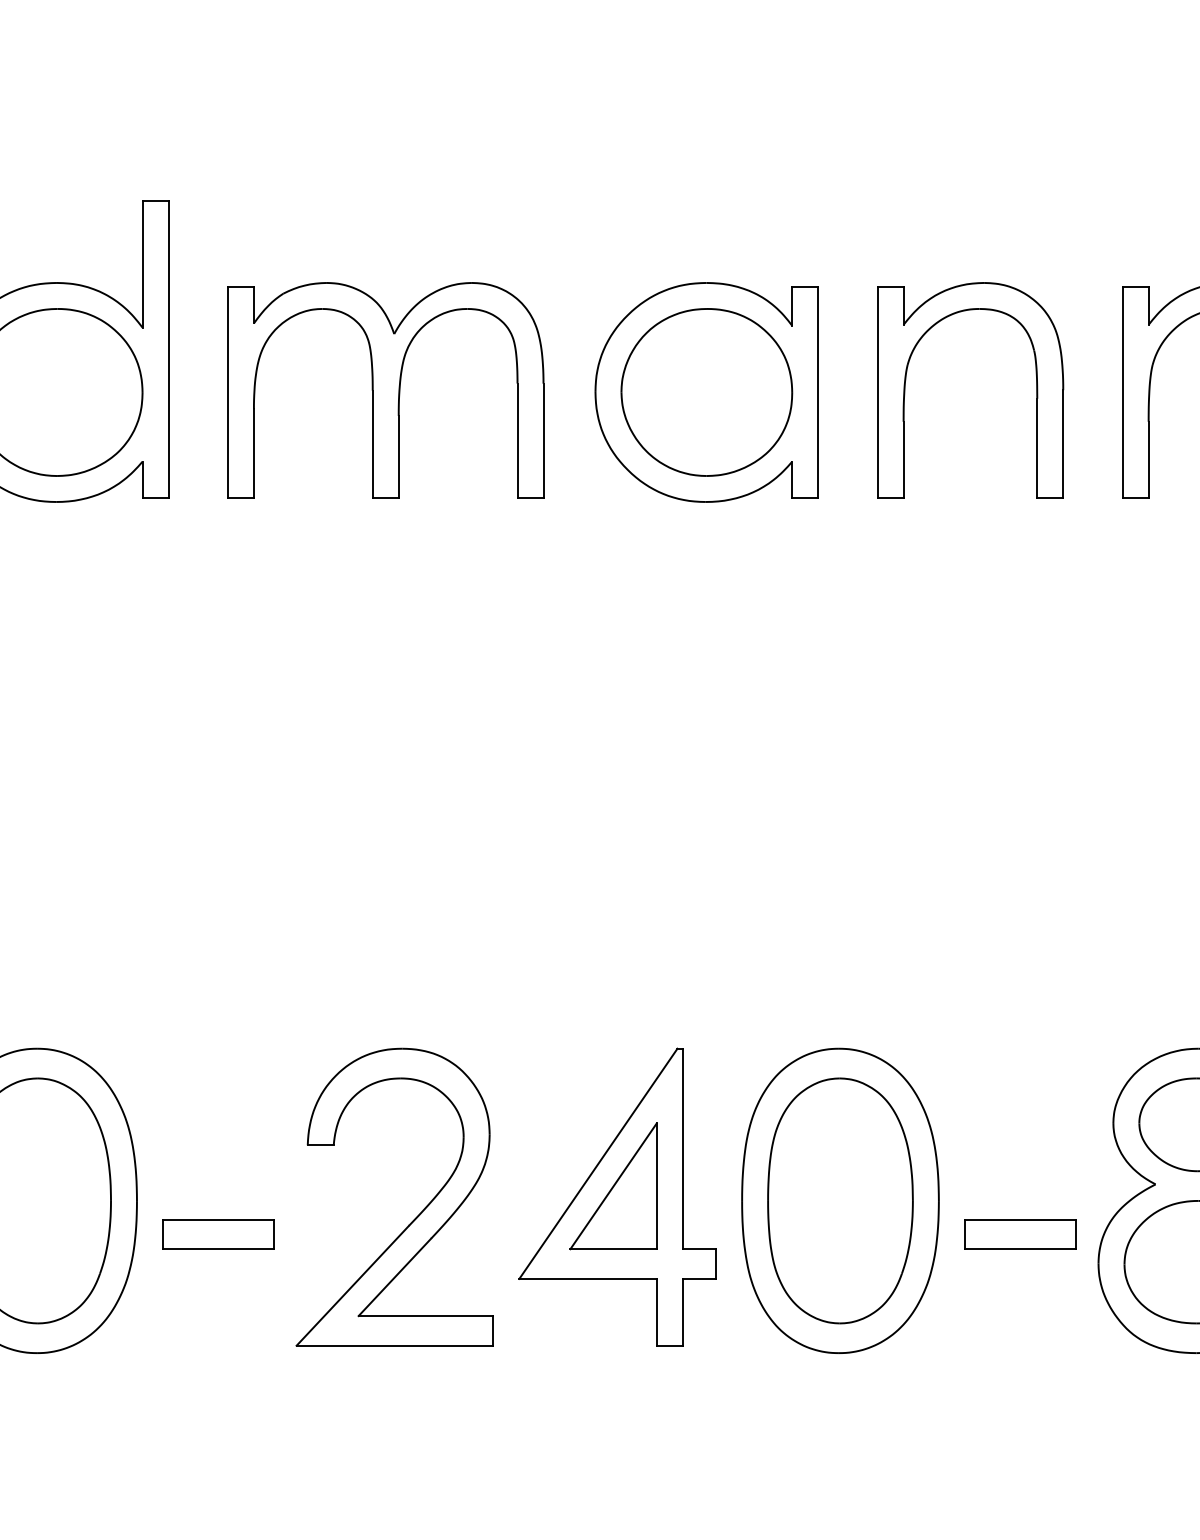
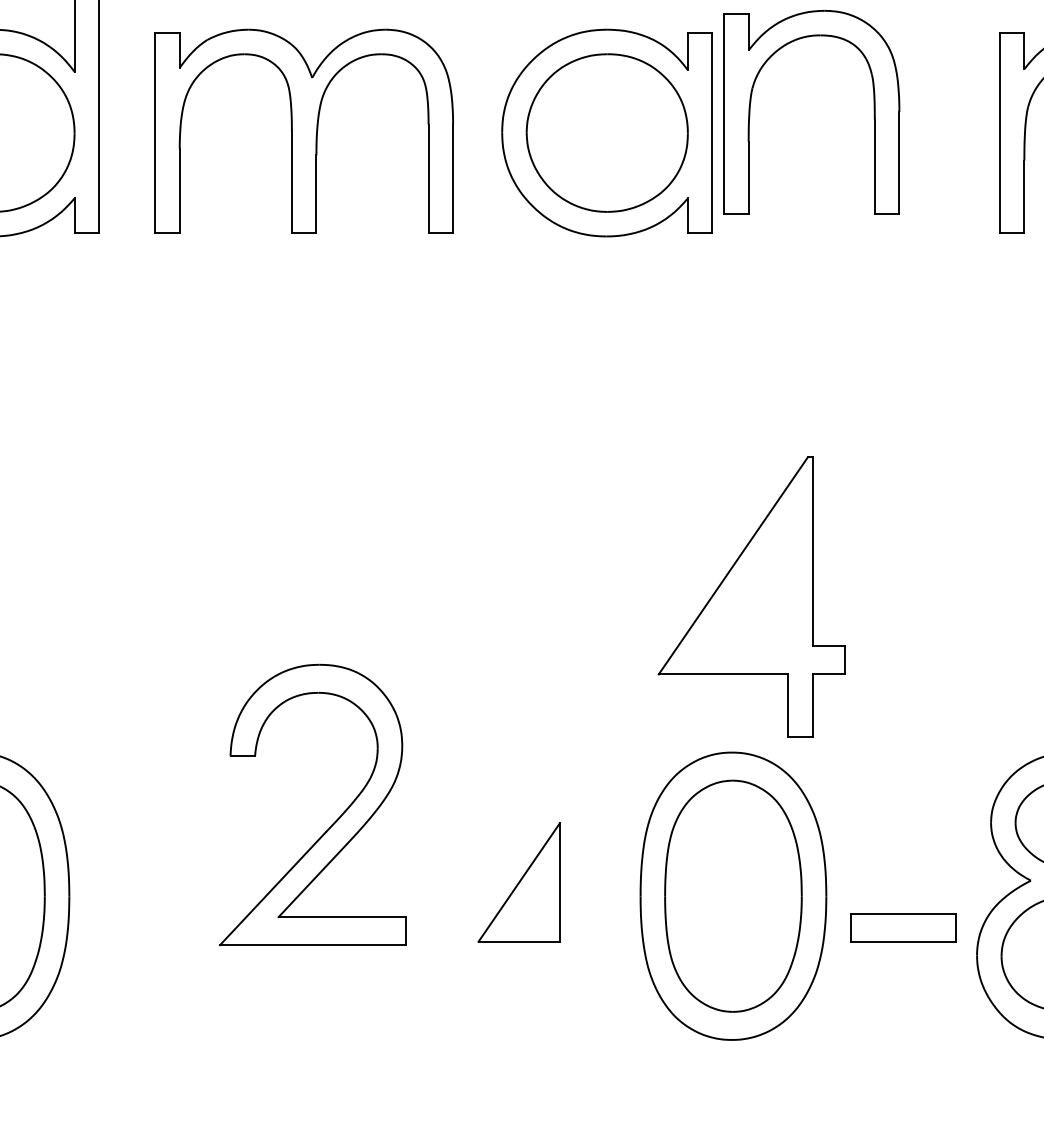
part: (906, 380) -> (751, 102), moved
part: (617, 1196) -> (751, 596), moved
part: (415, 1217) -> (332, 824), moved
part: (218, 1234) -> (146, 927), removed

